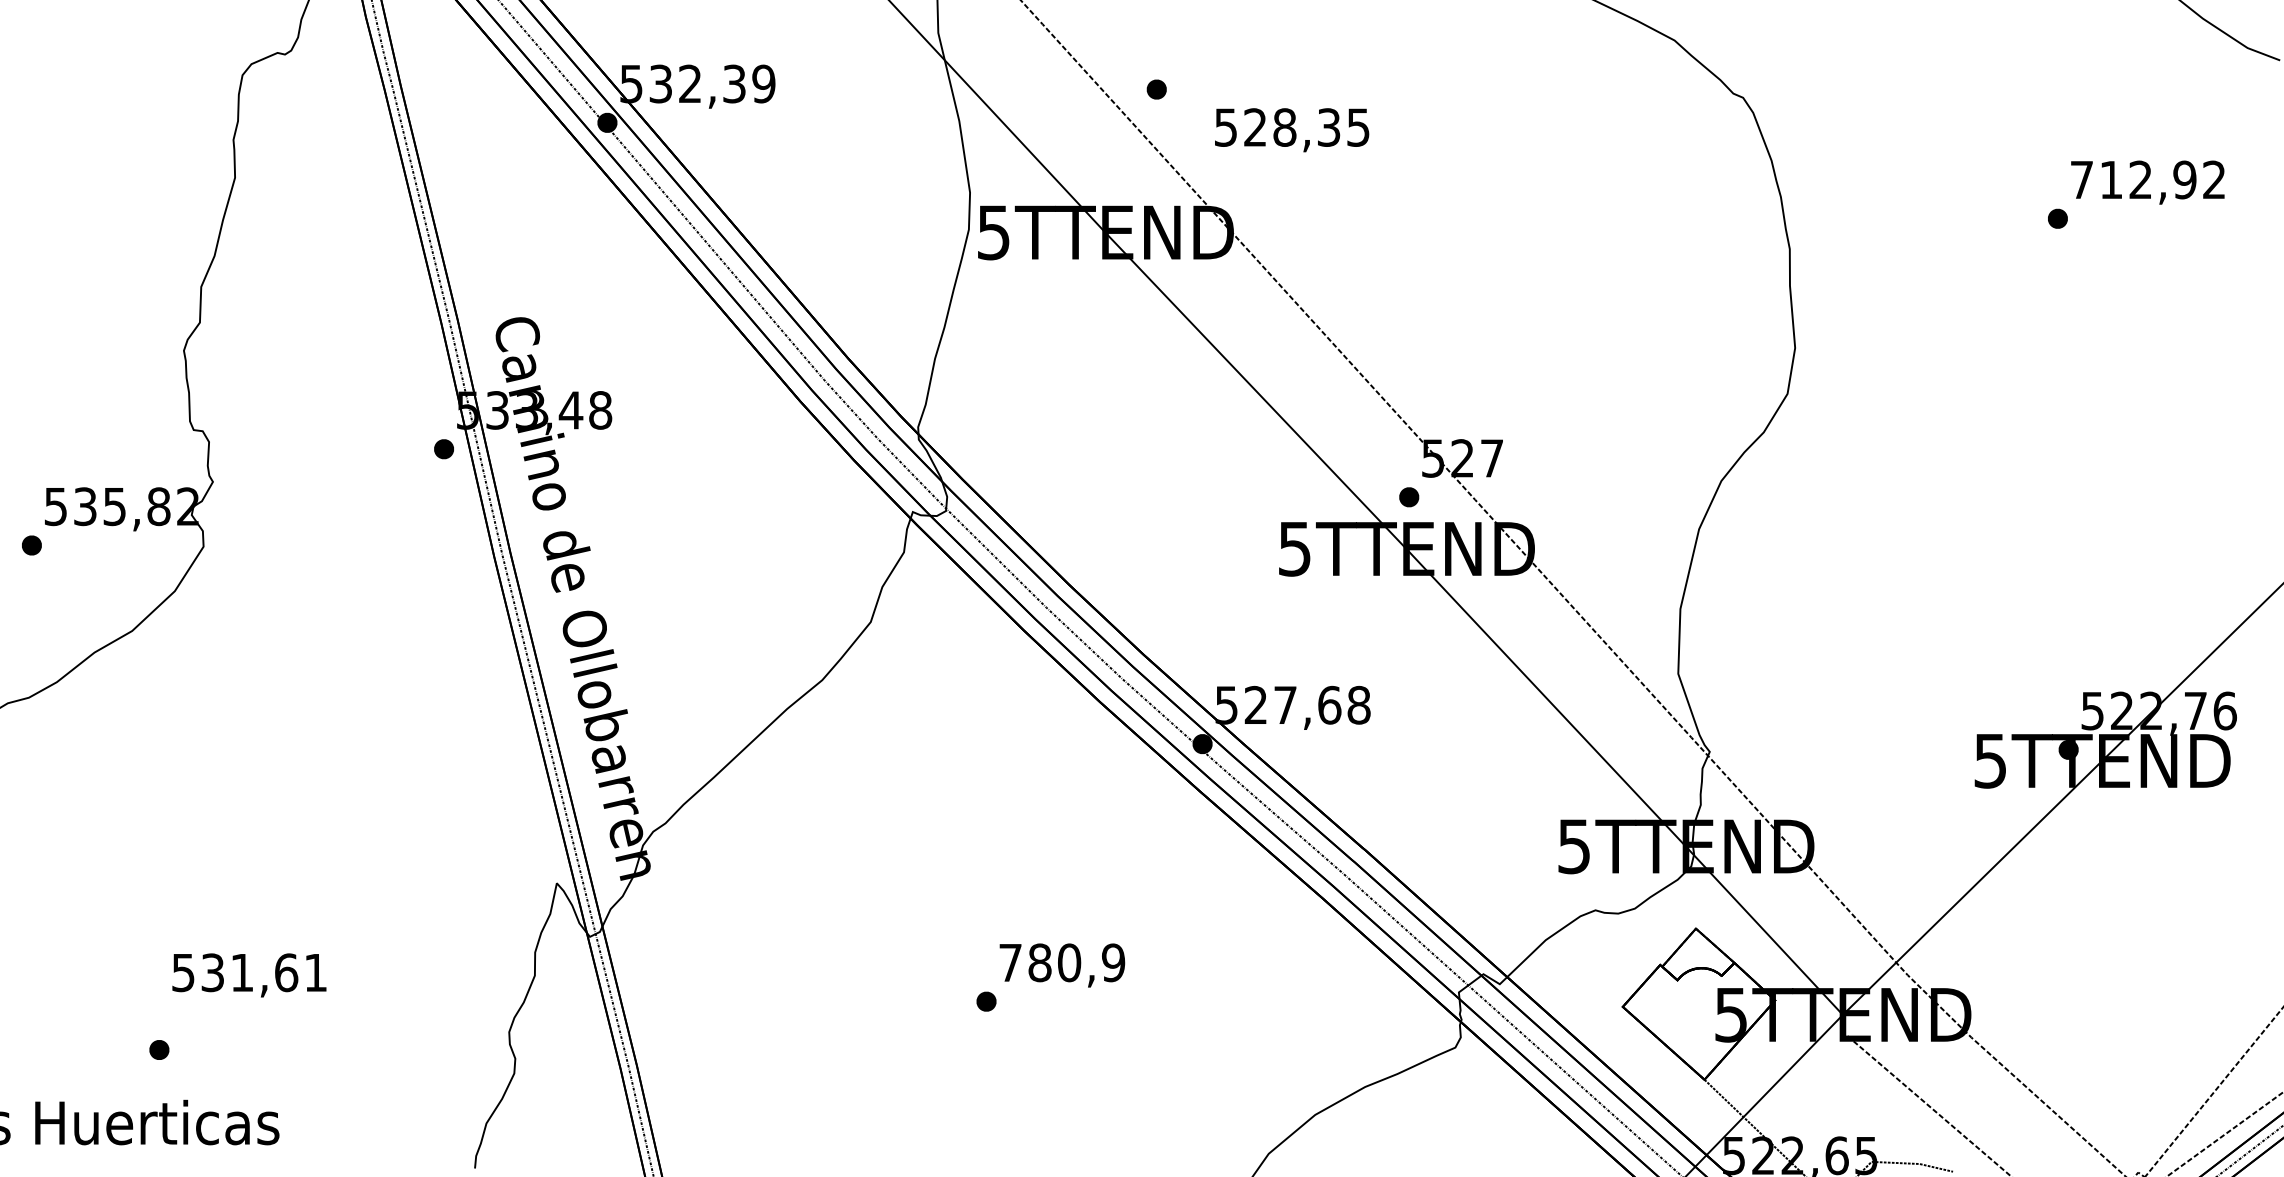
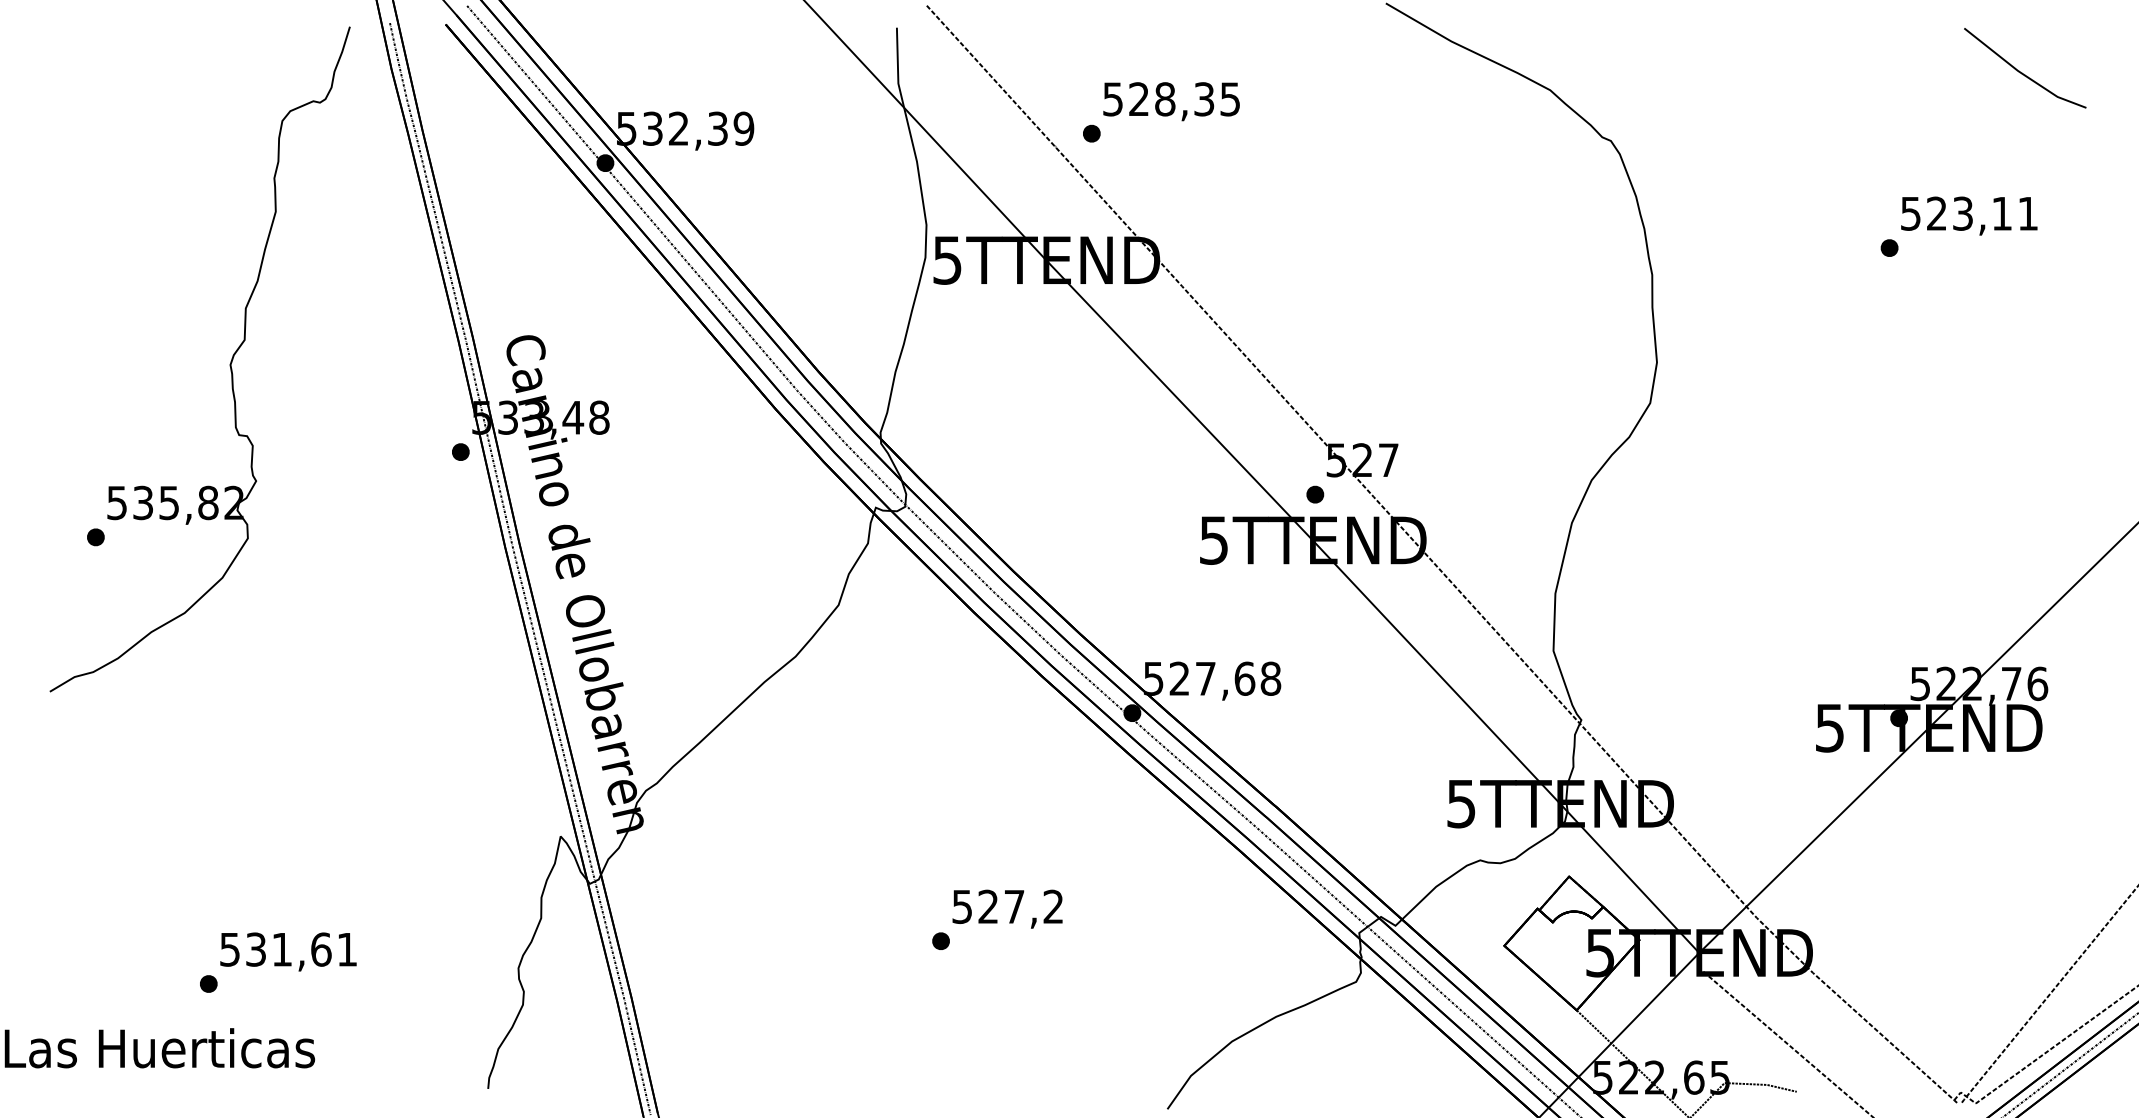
text: (1291, 130) -> (1171, 101), moved
text: (2148, 179) -> (1969, 213), 712,92 -> 523,11
text: (1061, 962) -> (1007, 906), 780,9 -> 527,2
text: (249, 974) -> (288, 951), moved

